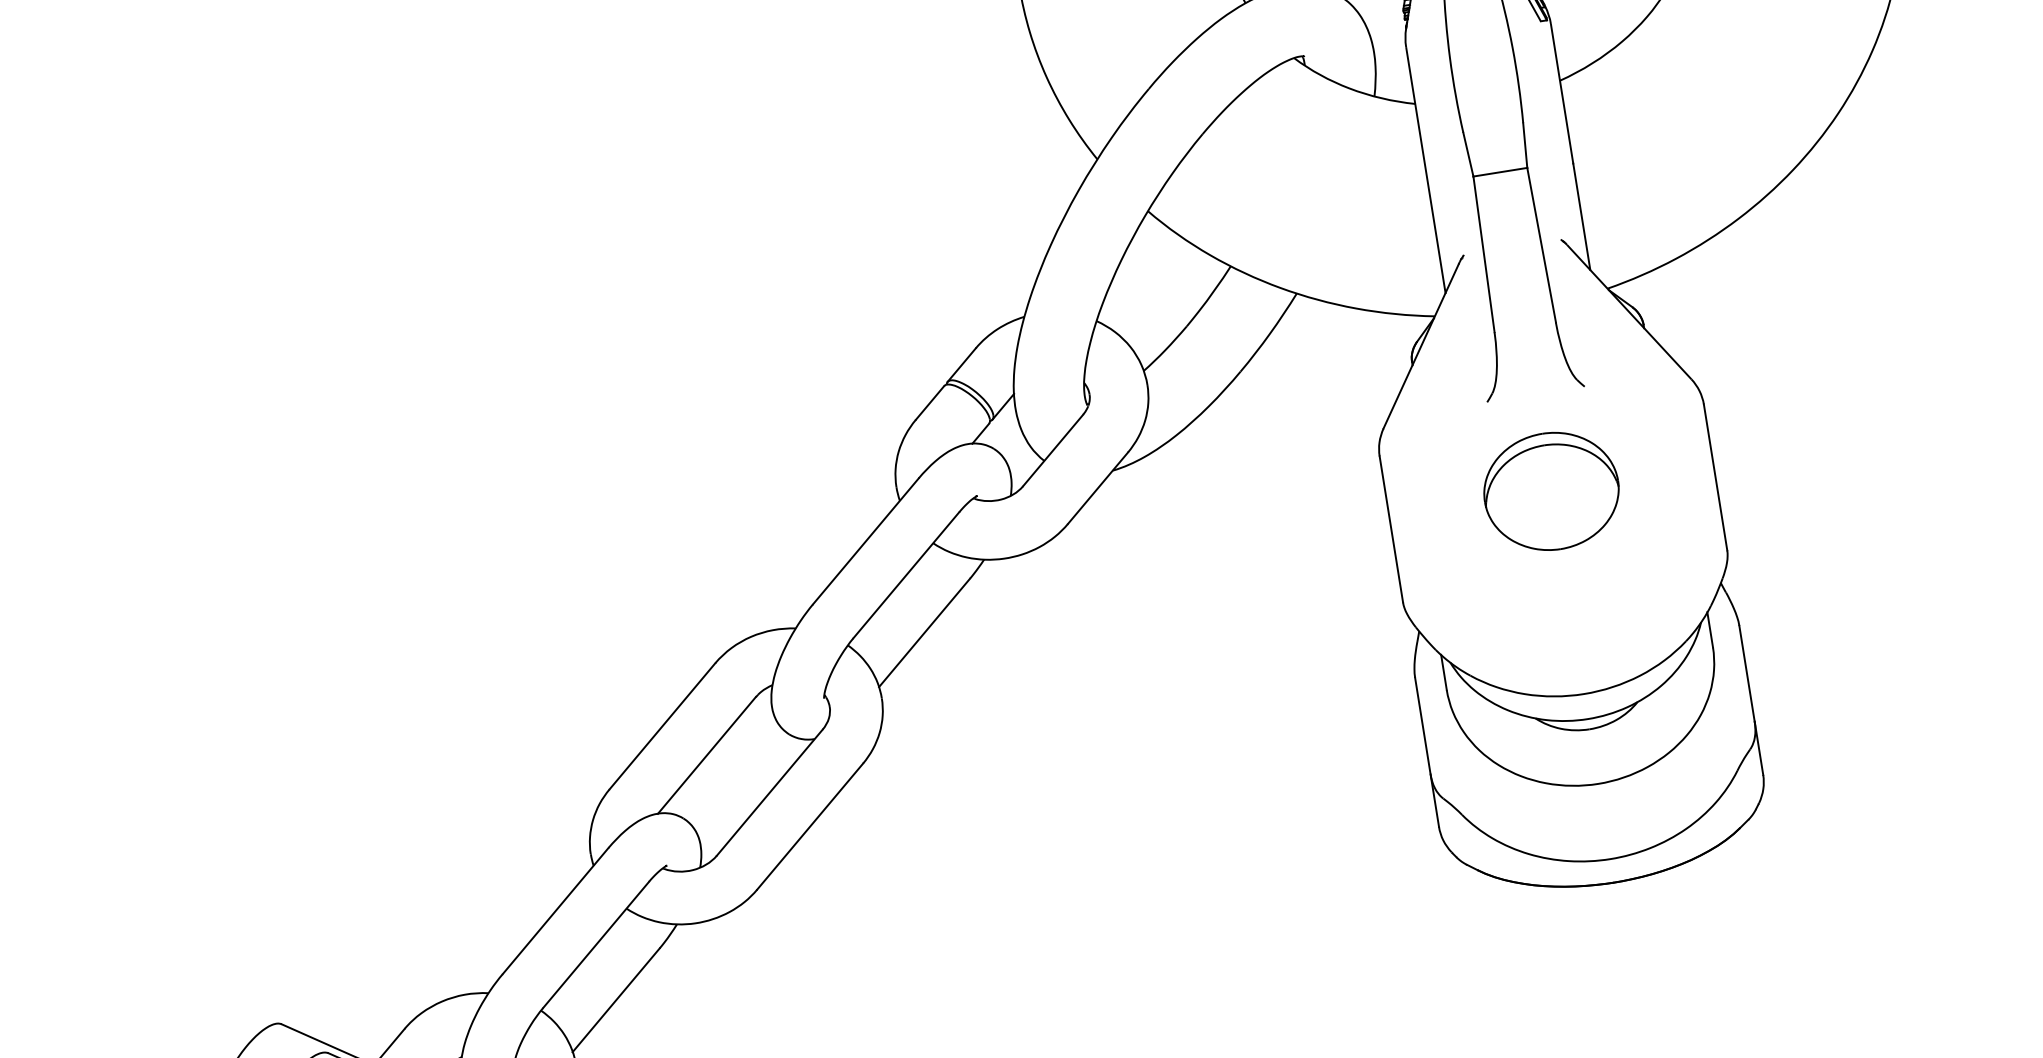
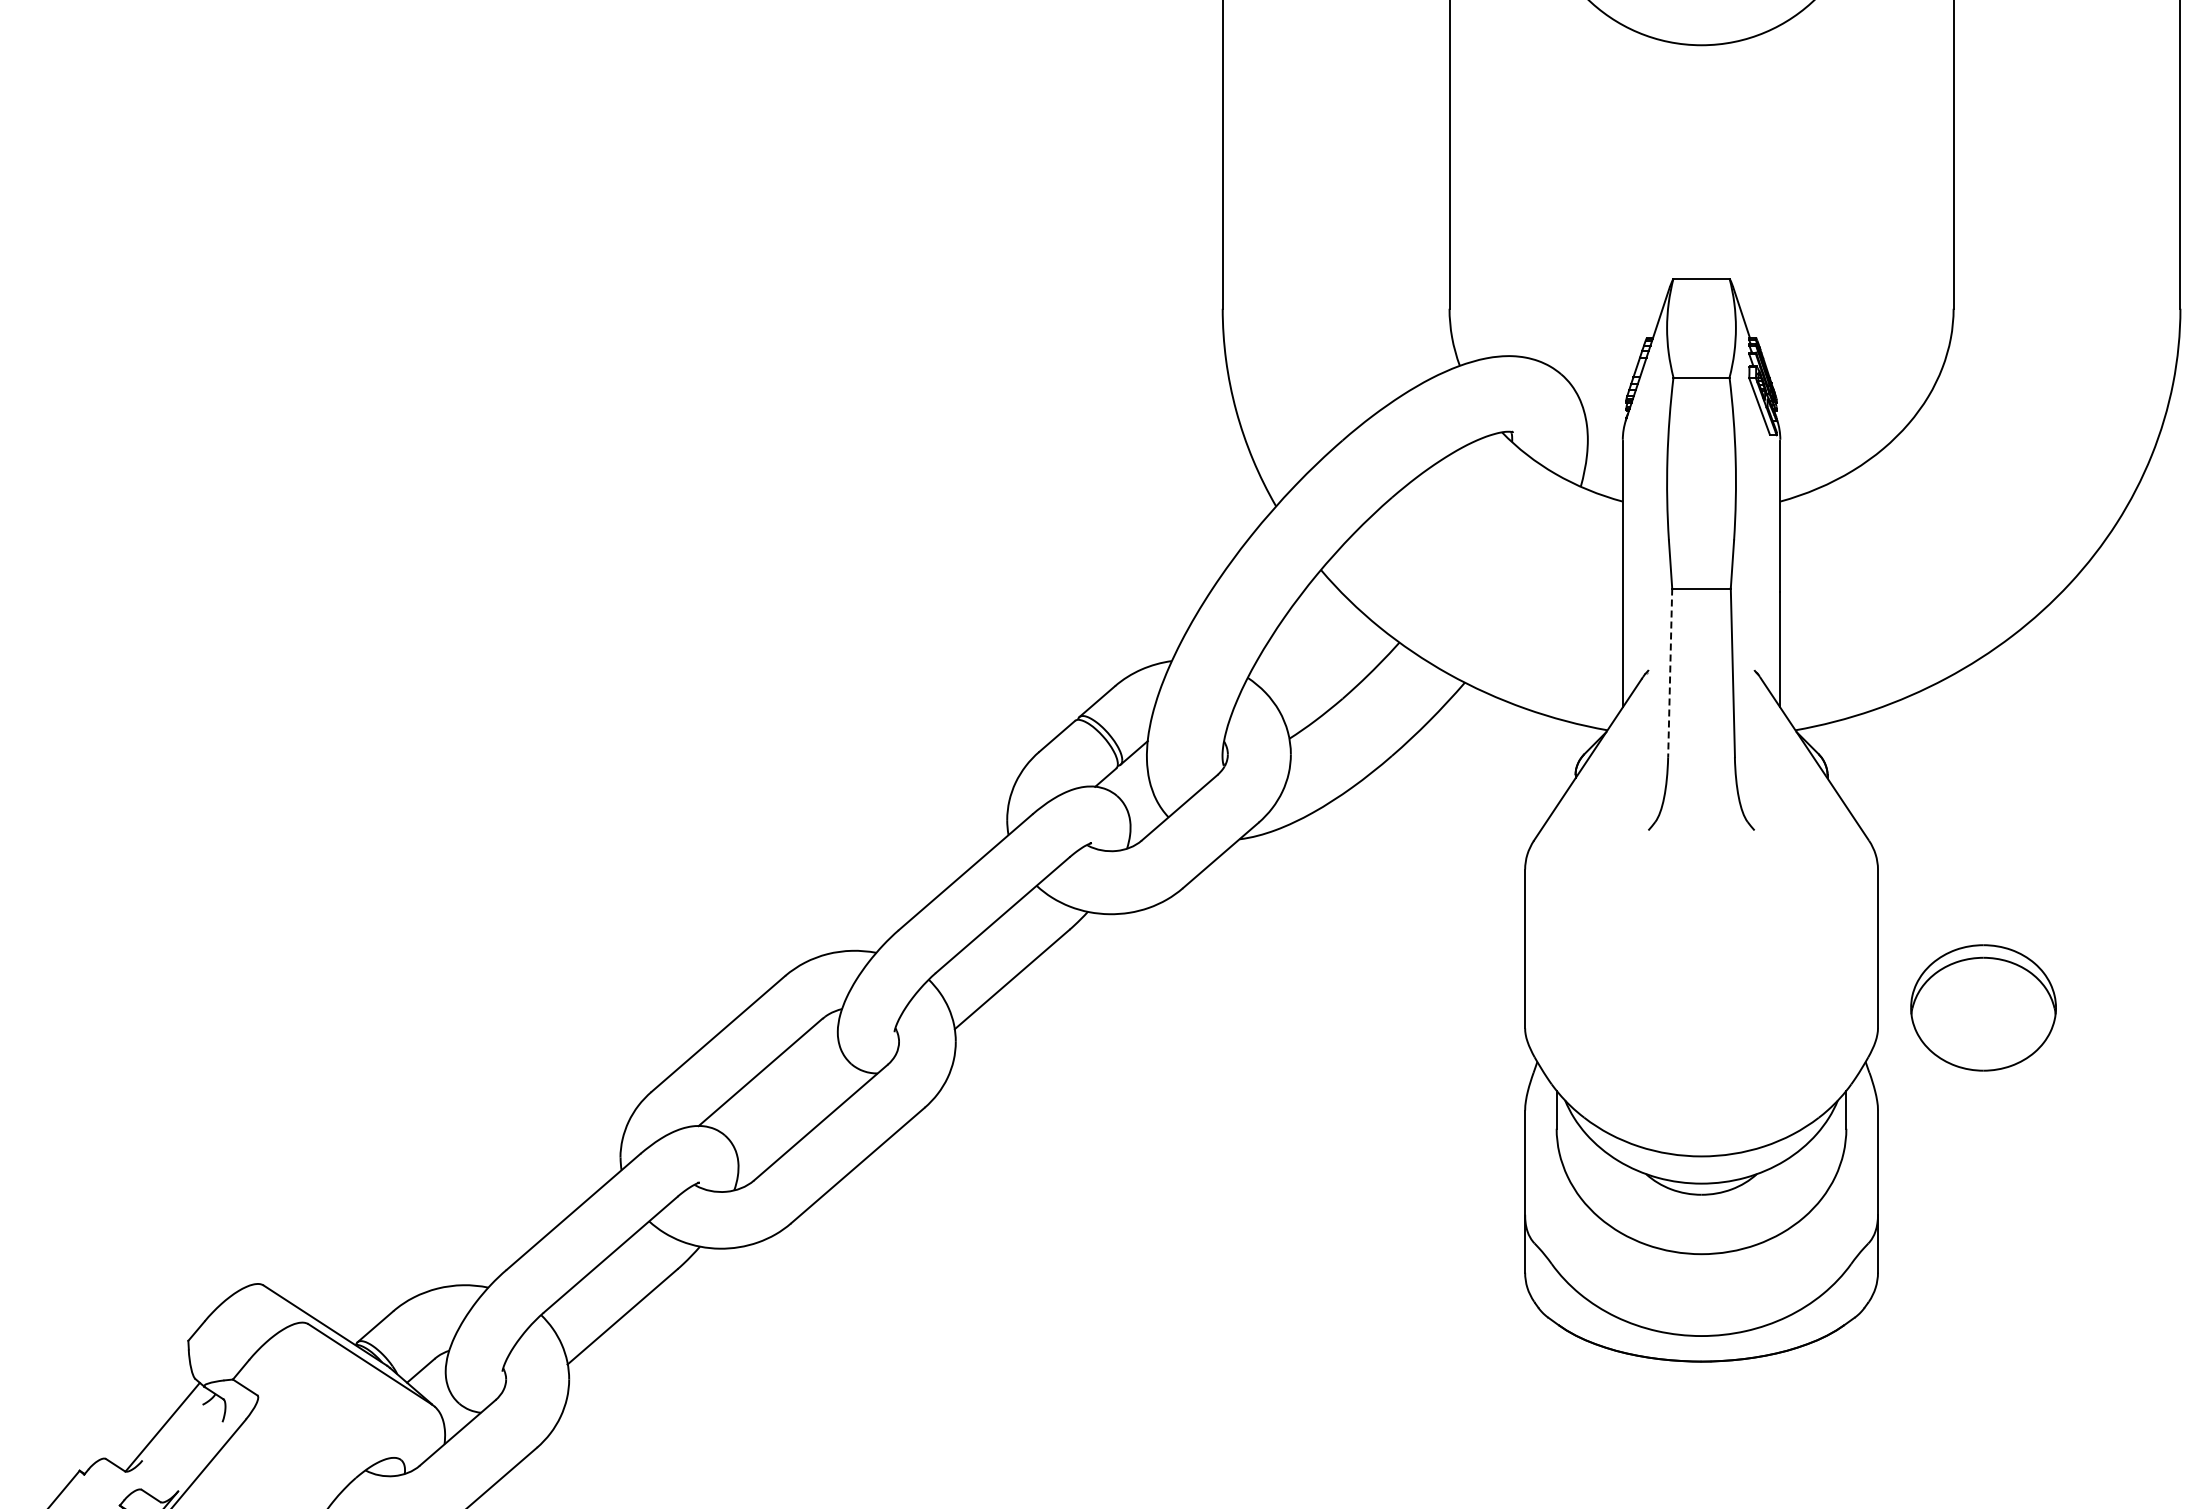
line: (1484, 254) -> (1670, 673), solid -> dashed
part: (1551, 491) -> (1983, 1007), moved

